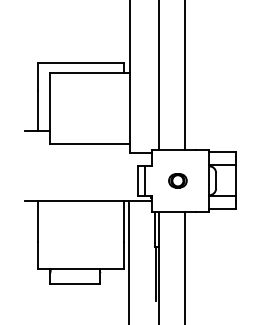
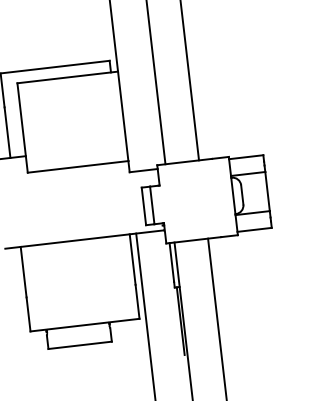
part: (177, 180) -> (193, 200), removed

